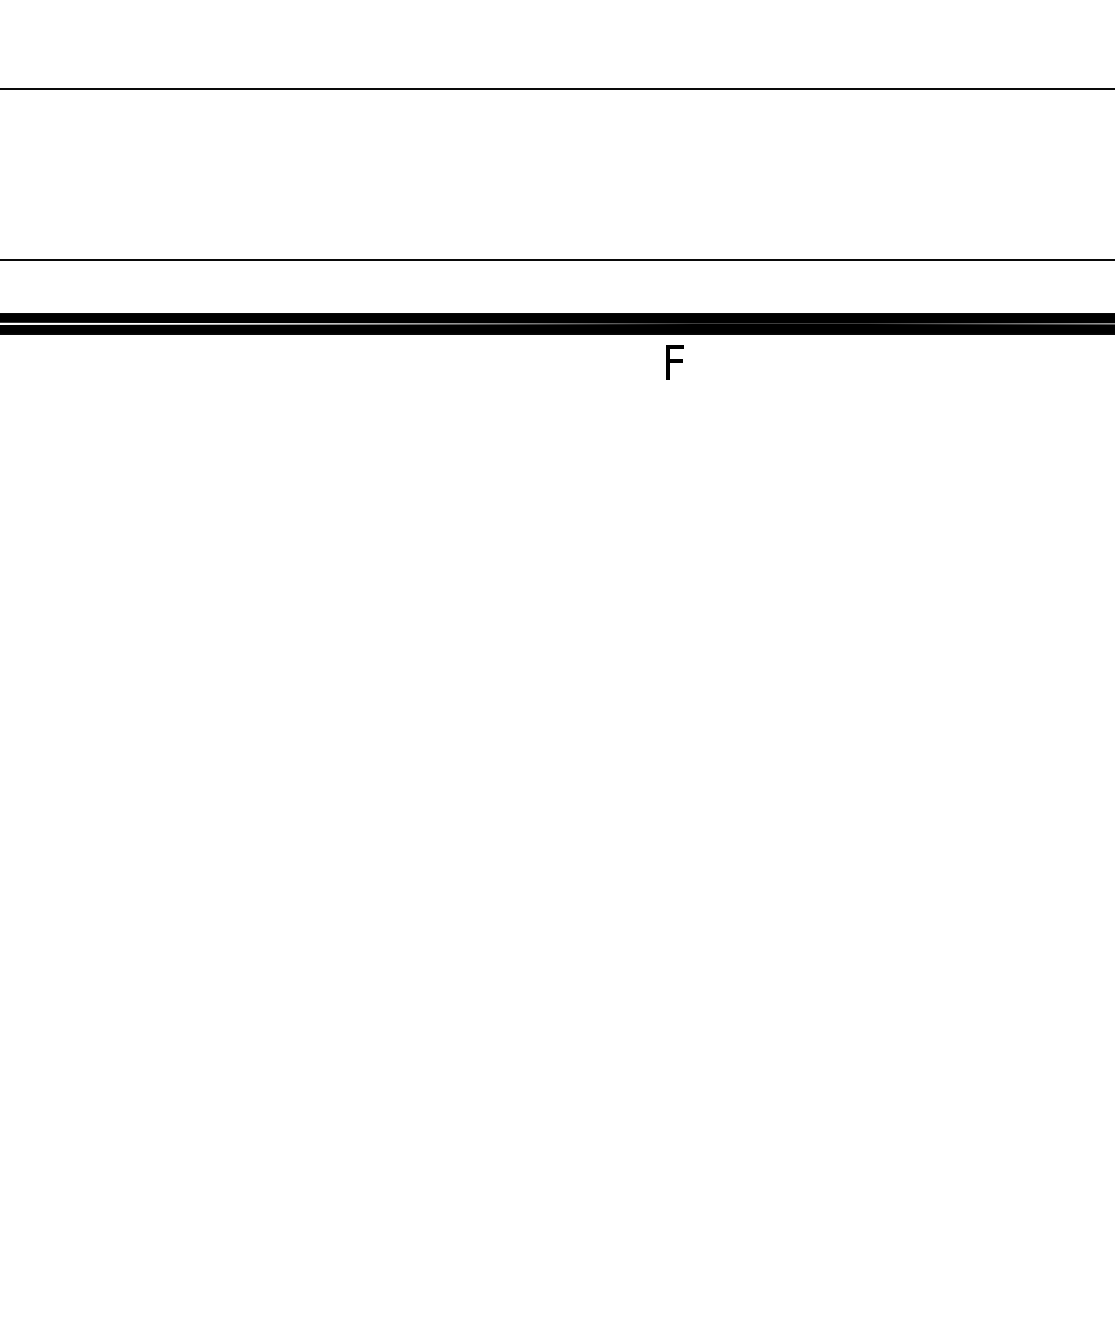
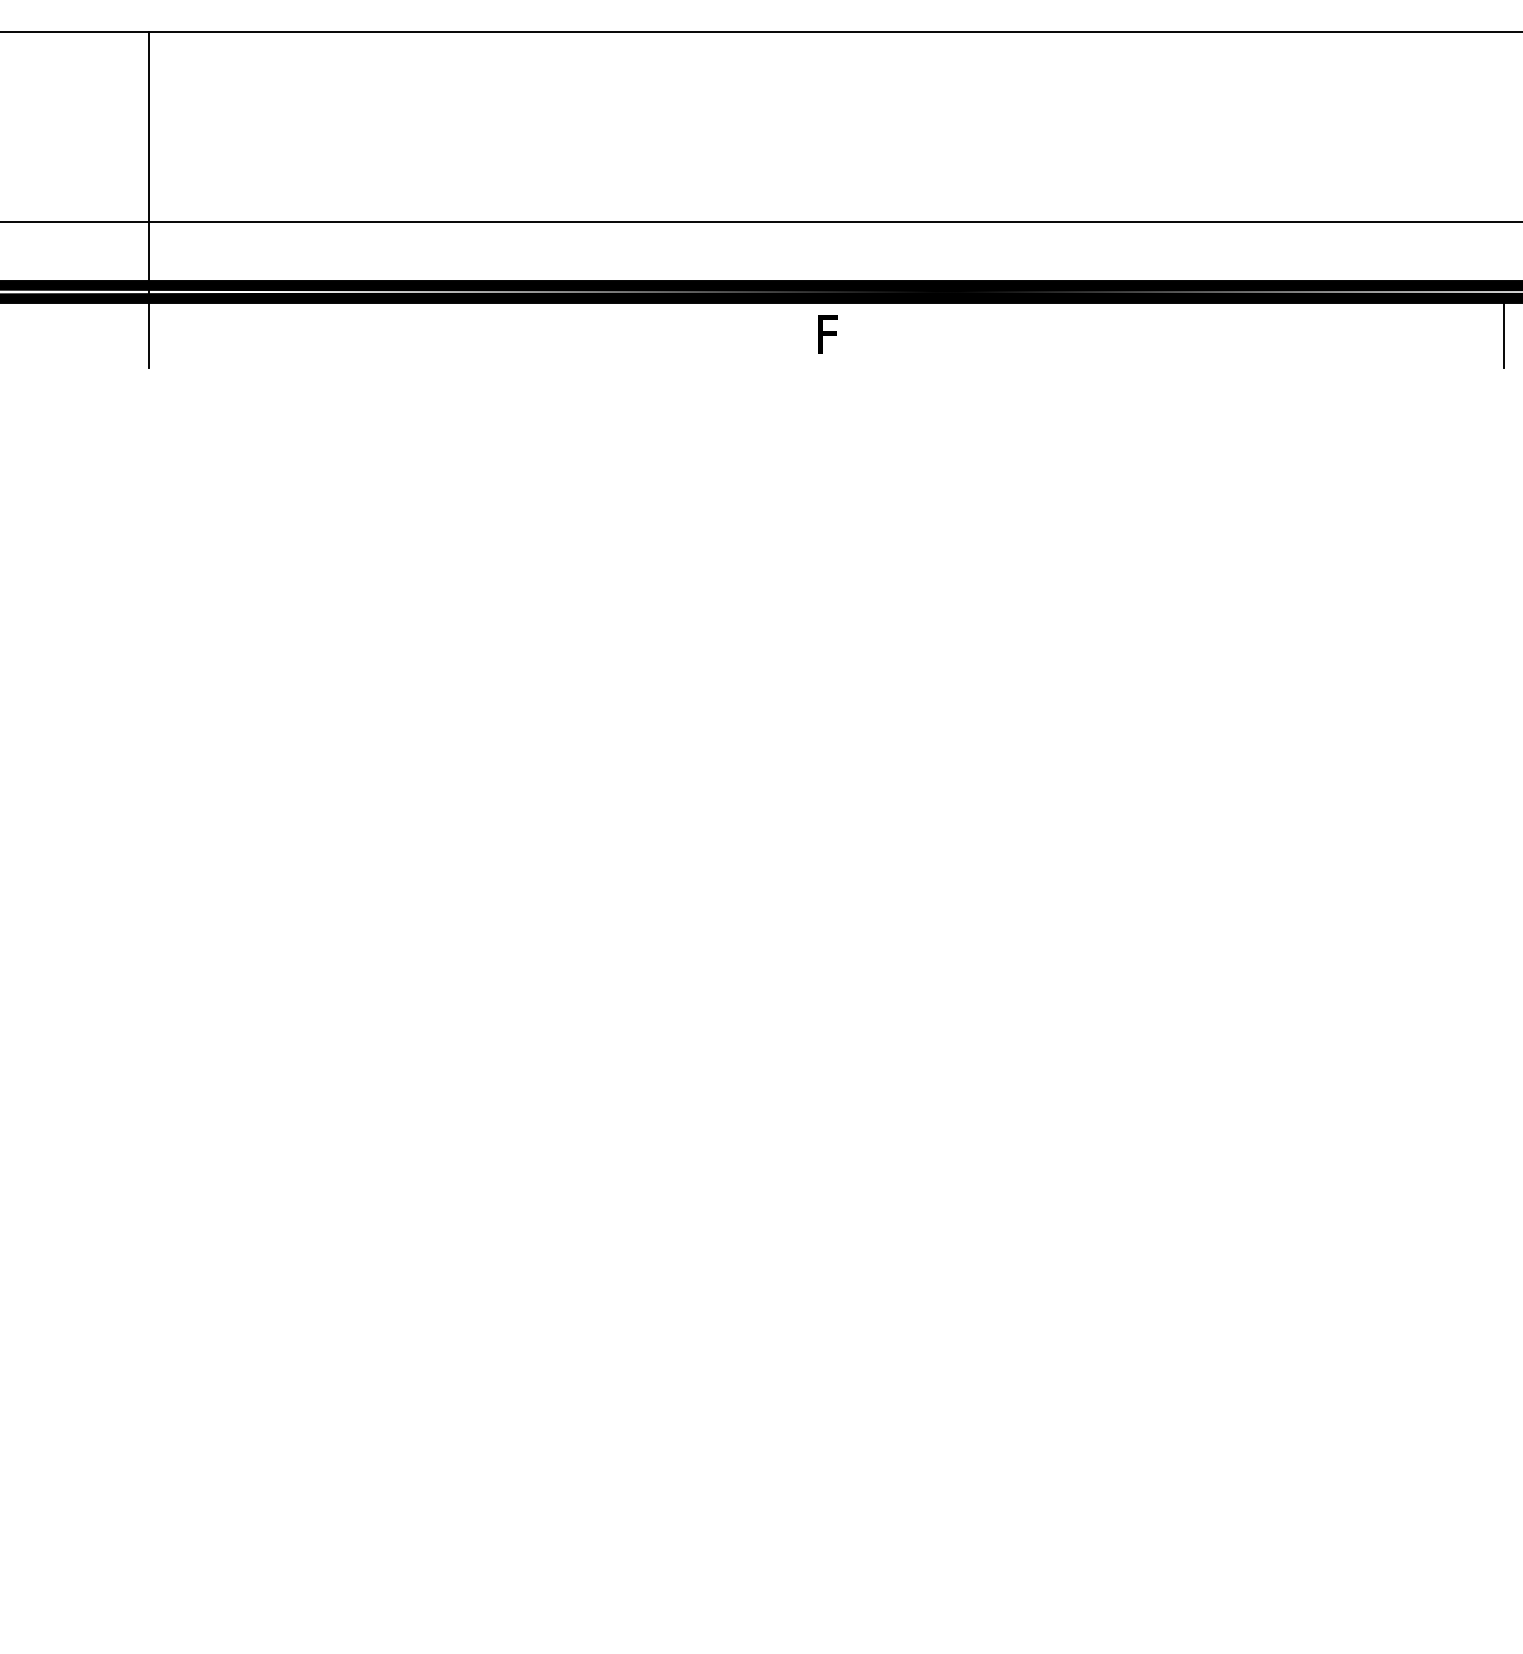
line: (62, 240) -> (149, 199), added

